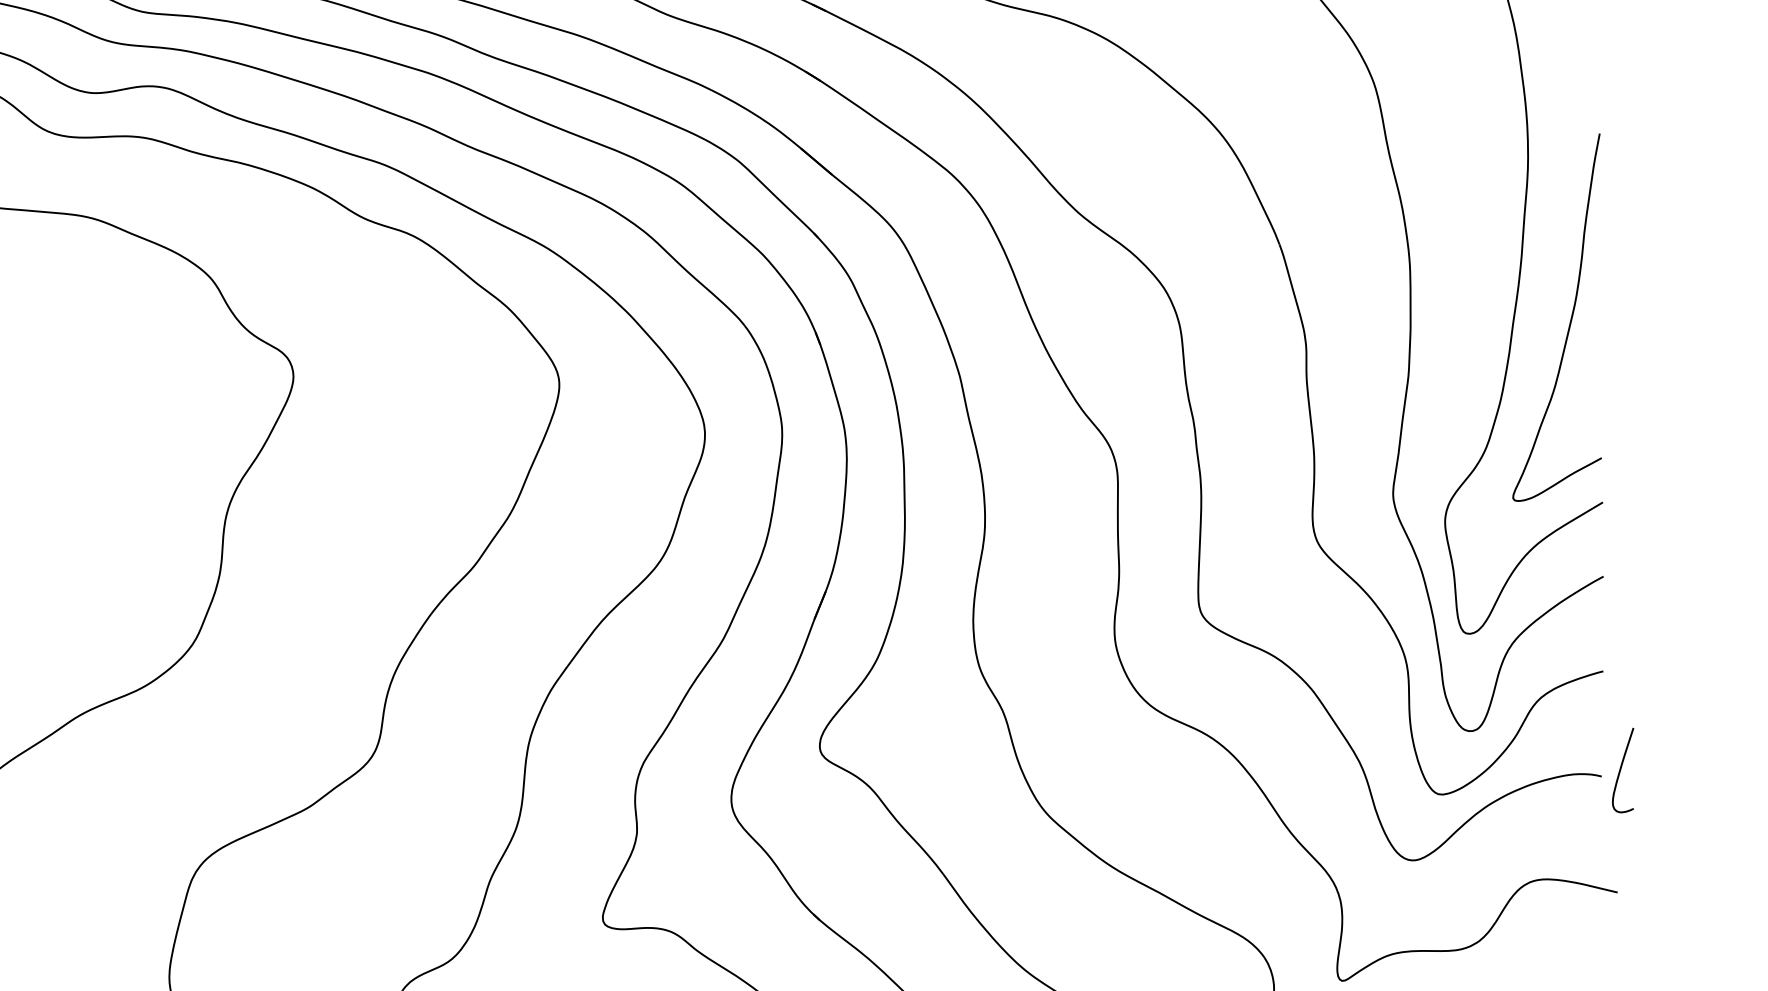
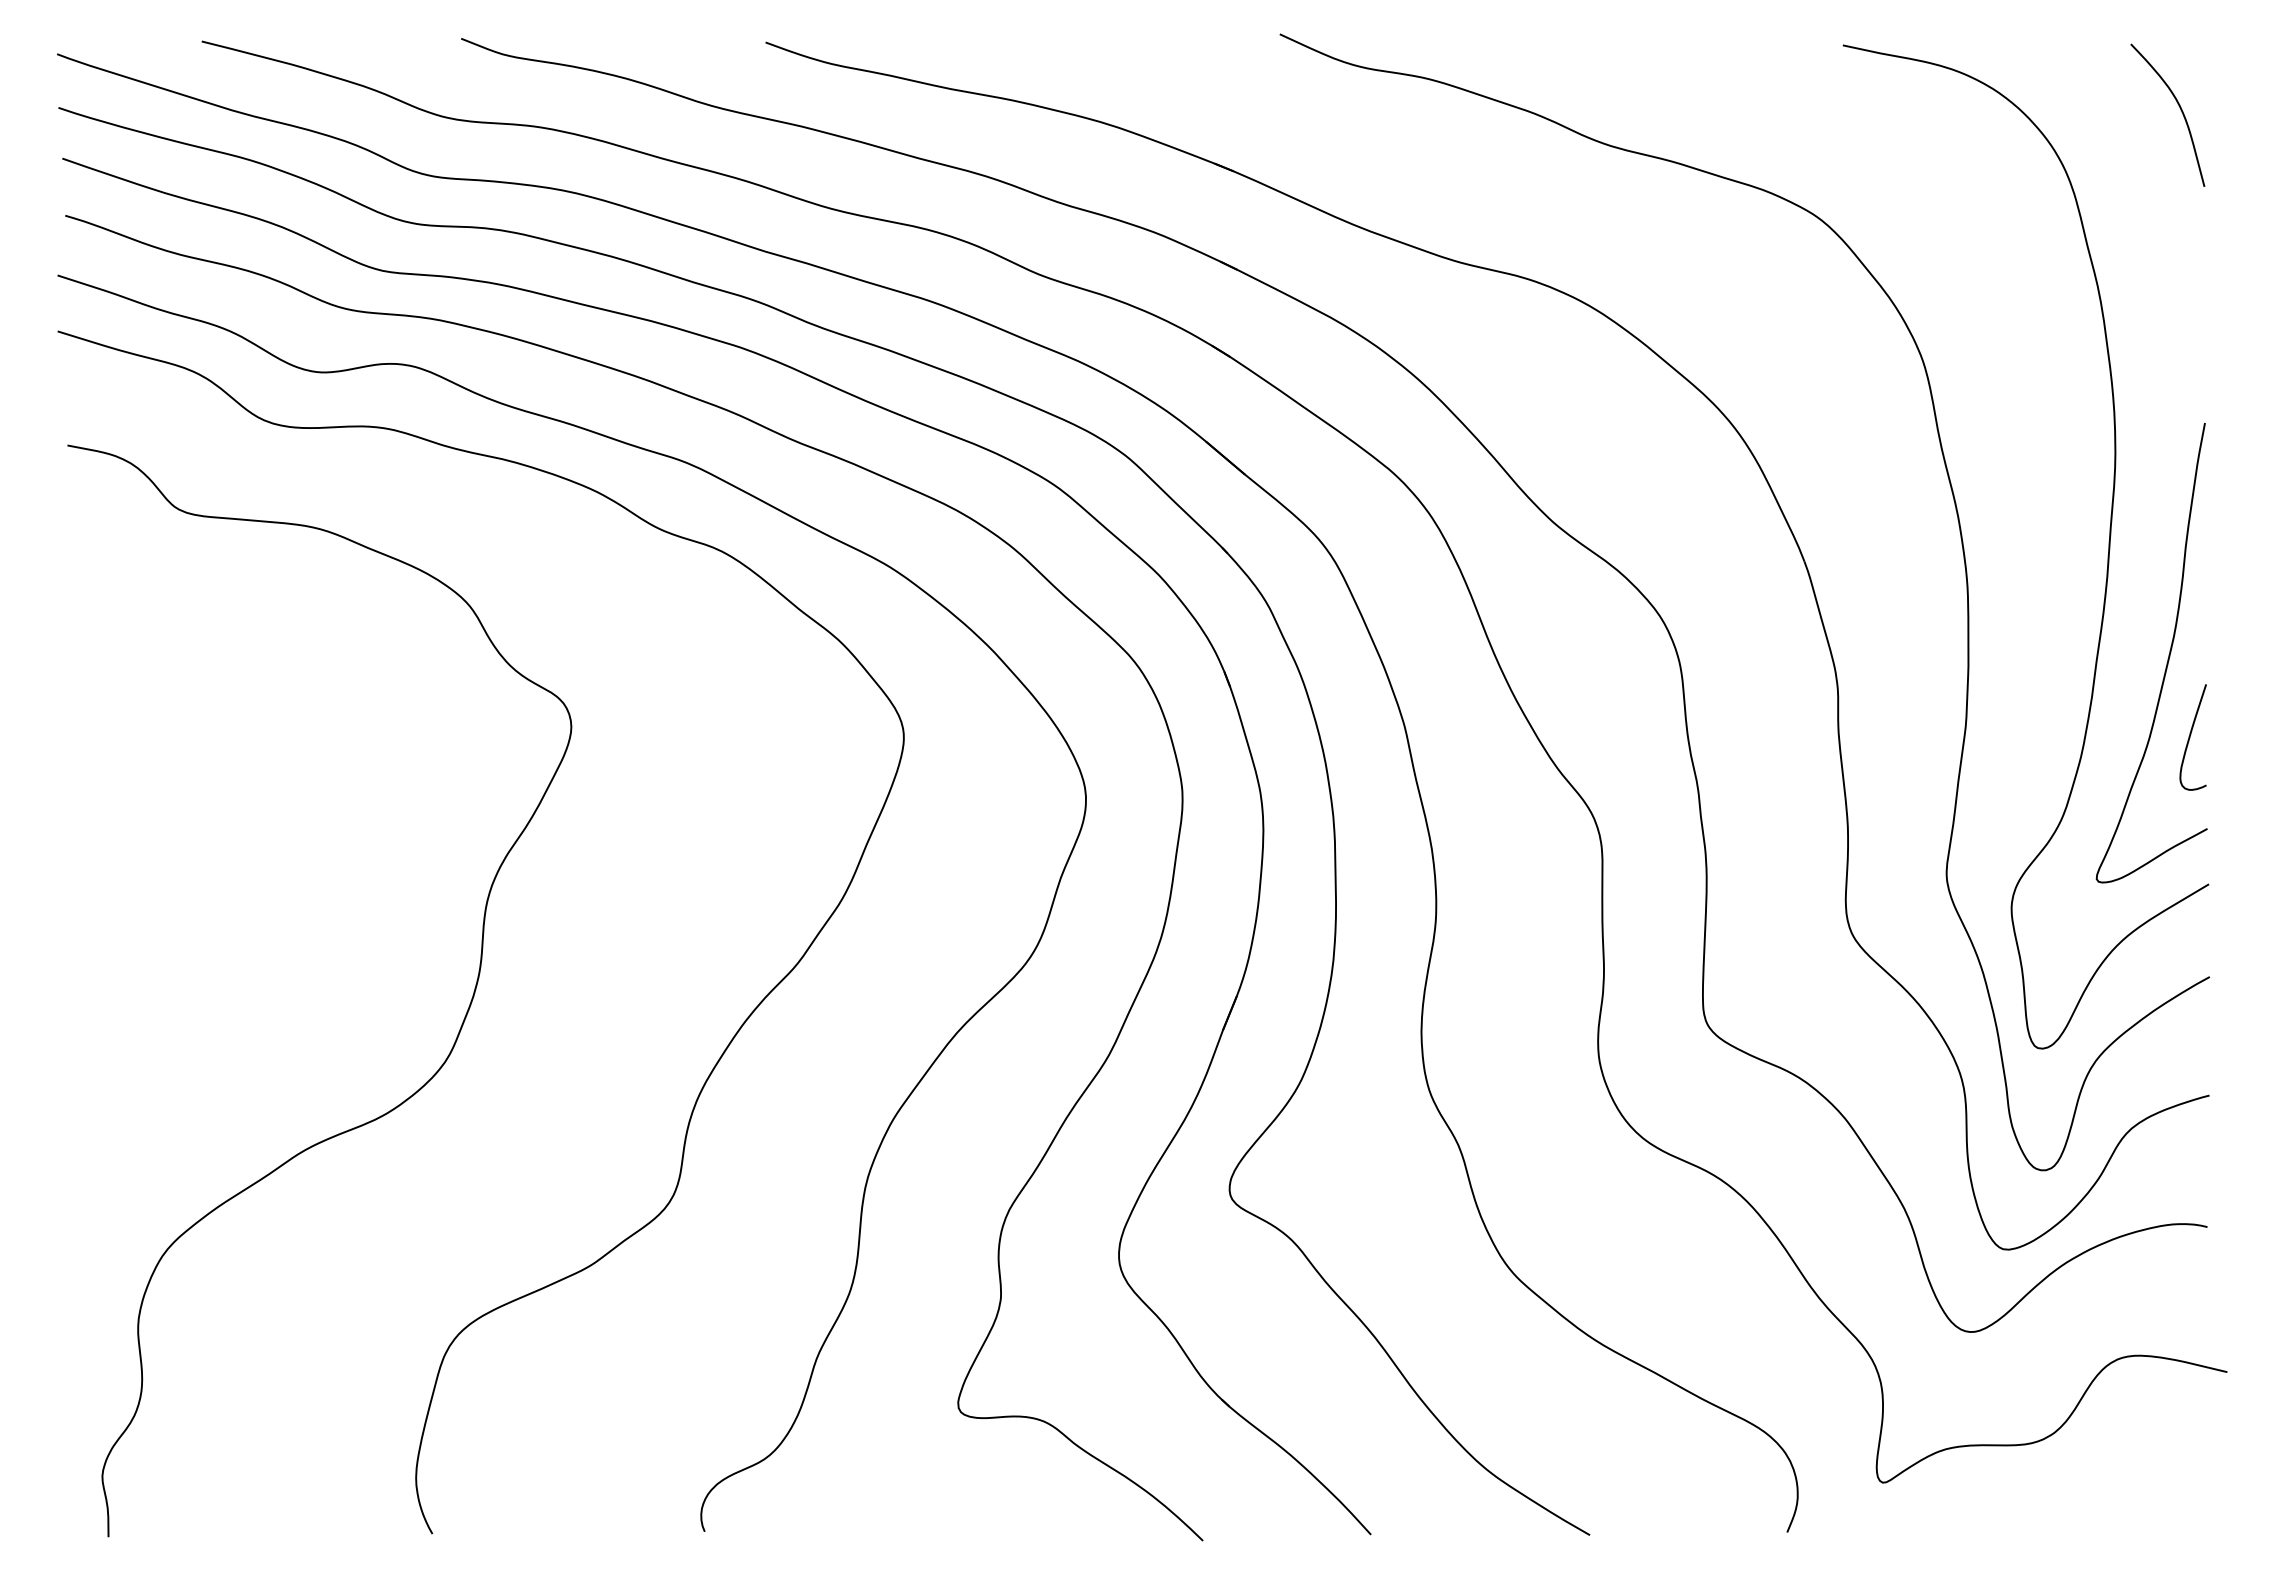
curve: (1620, 770) -> (2190, 737), moved

